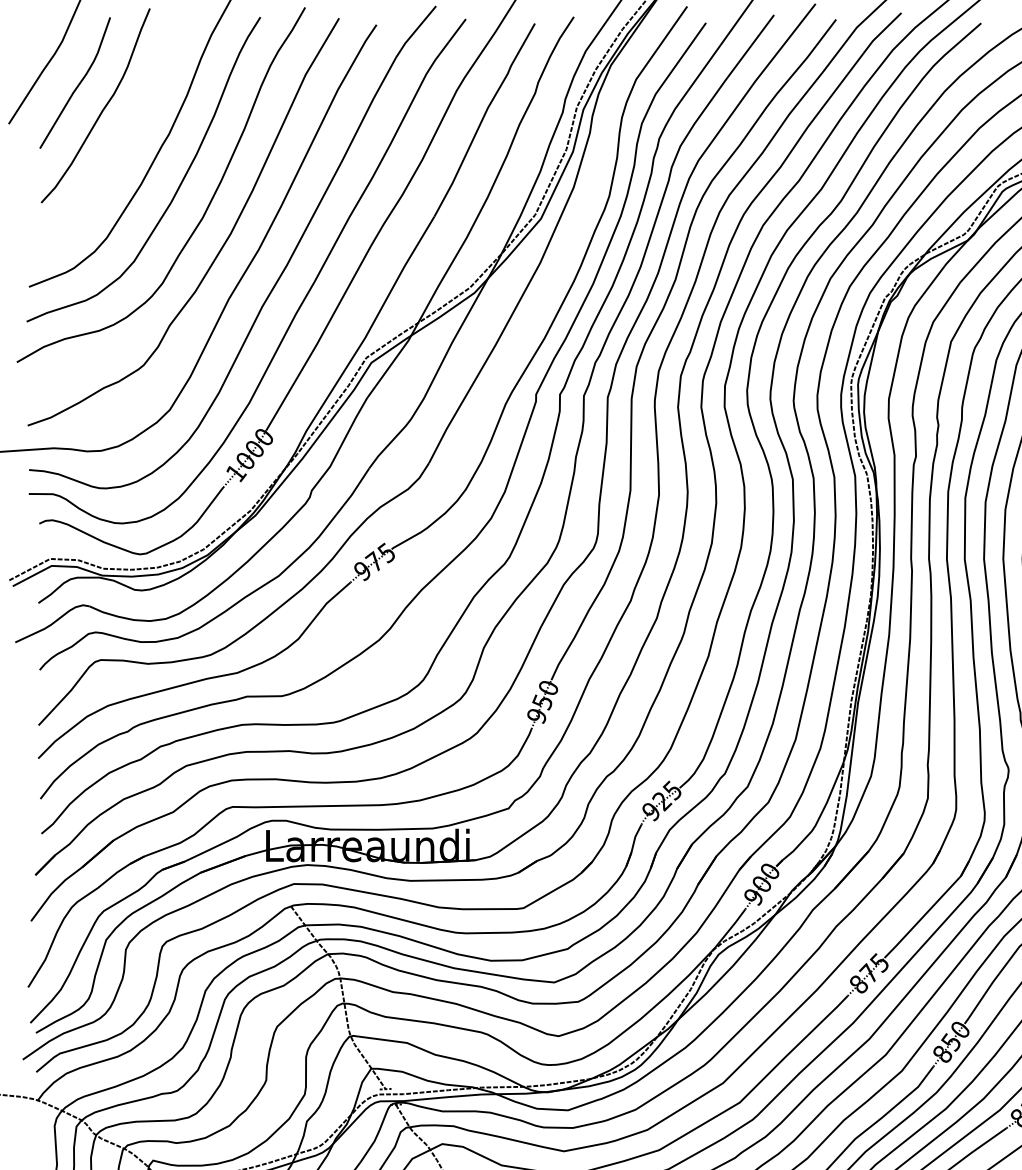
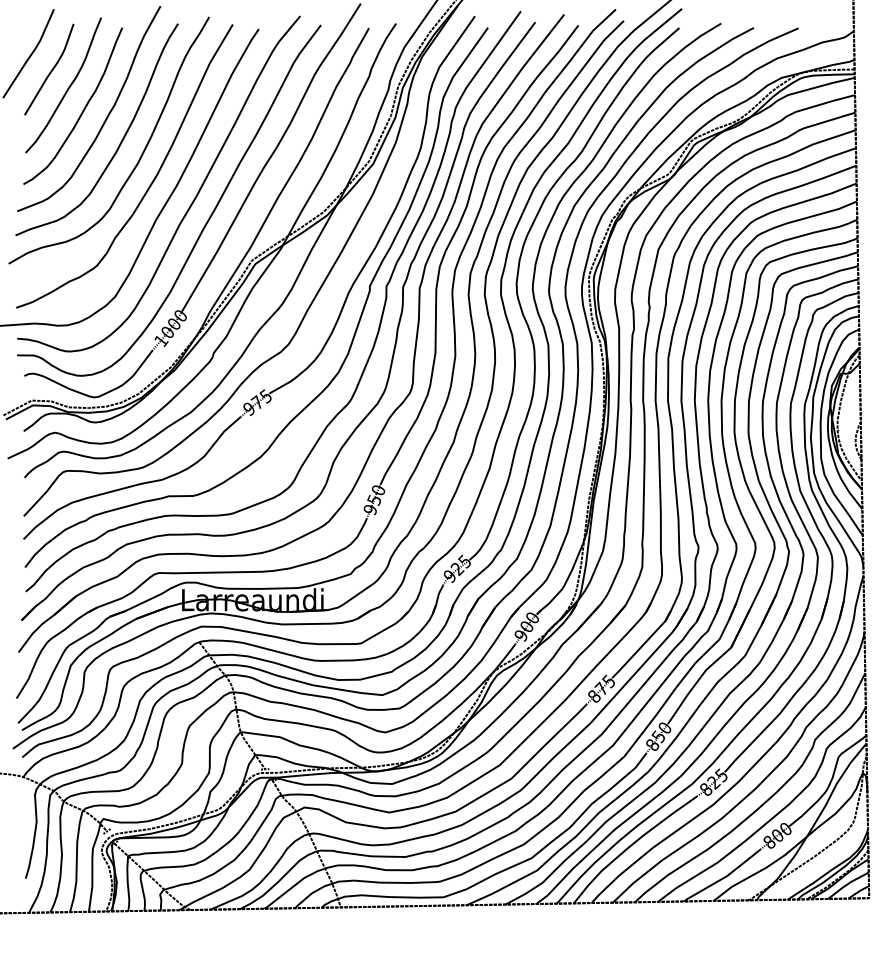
curve: (122, 141) -> (82, 110), added

